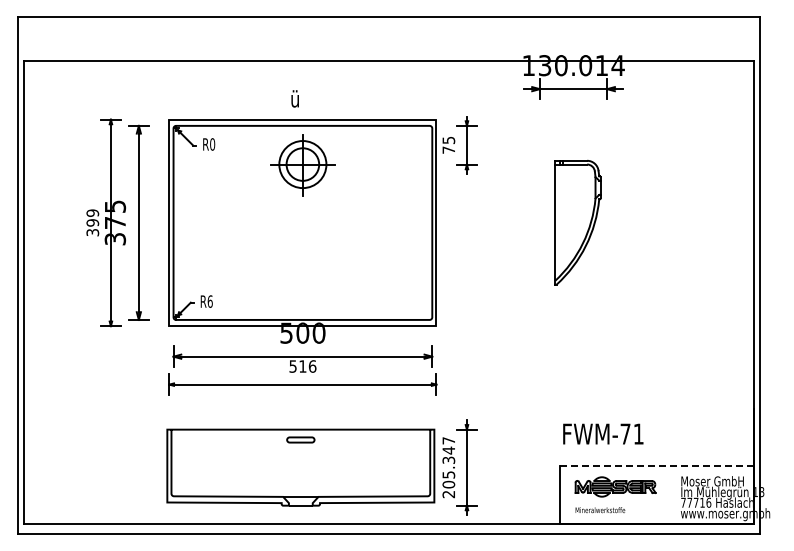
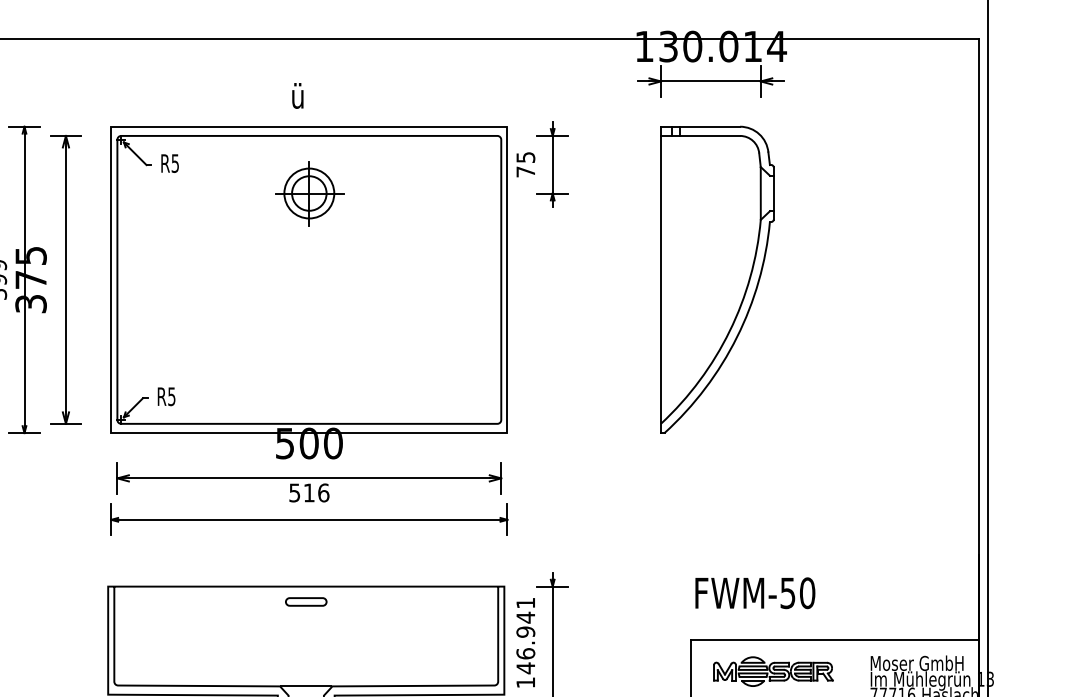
text: (212, 144) -> (175, 163), R0 -> R5
part: (302, 164) -> (308, 193), size x0.71
part: (577, 222) -> (716, 279), size x1.67
text: (209, 301) -> (170, 396), R6 -> R5
text: (631, 433) -> (796, 592), FWM-71 -> FWM-50
line: (657, 465) -> (835, 639), dashed -> solid
text: (448, 467) -> (525, 642), 205.347 -> 146.941

